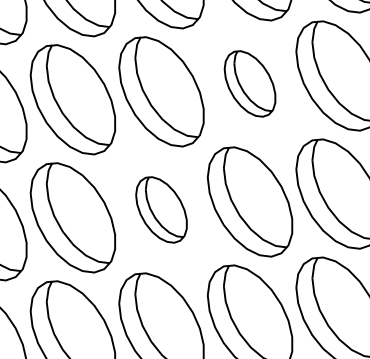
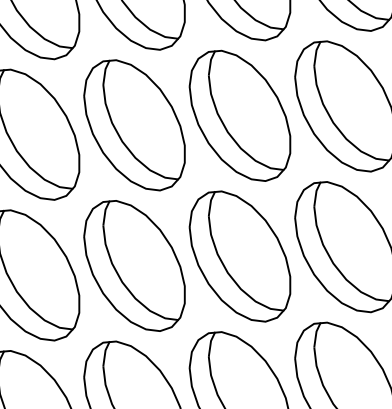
part: (249, 83) -> (239, 115), size x1.67
part: (161, 209) -> (134, 265), size x1.67

